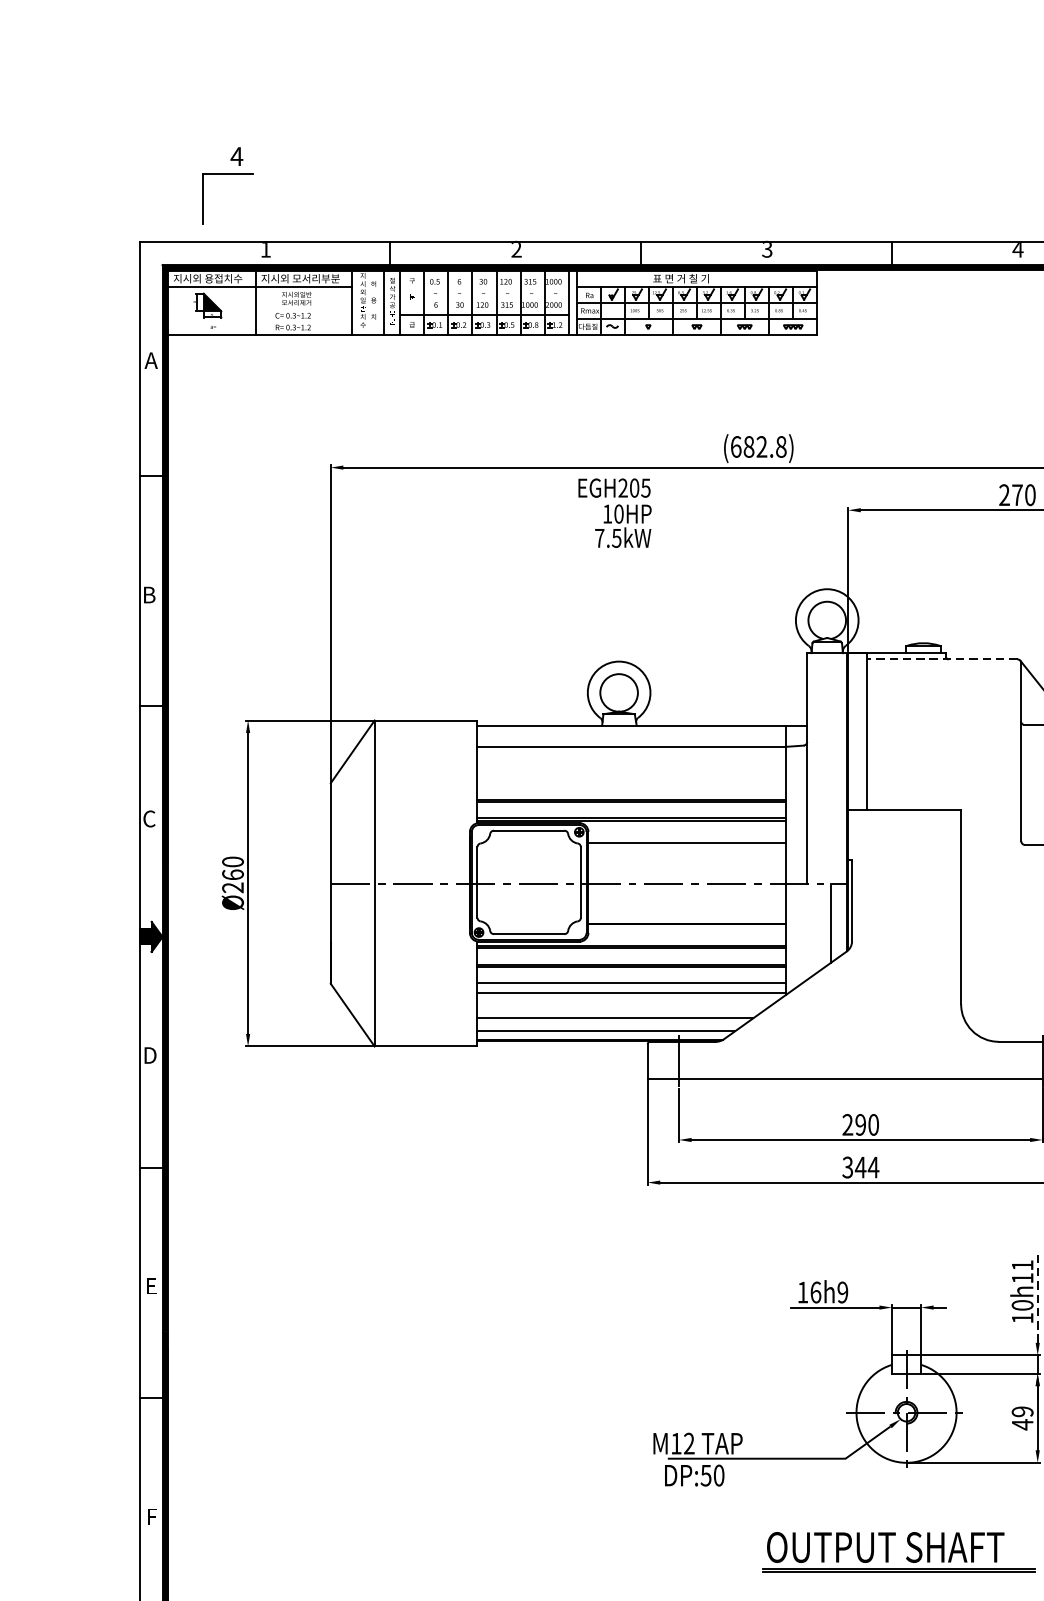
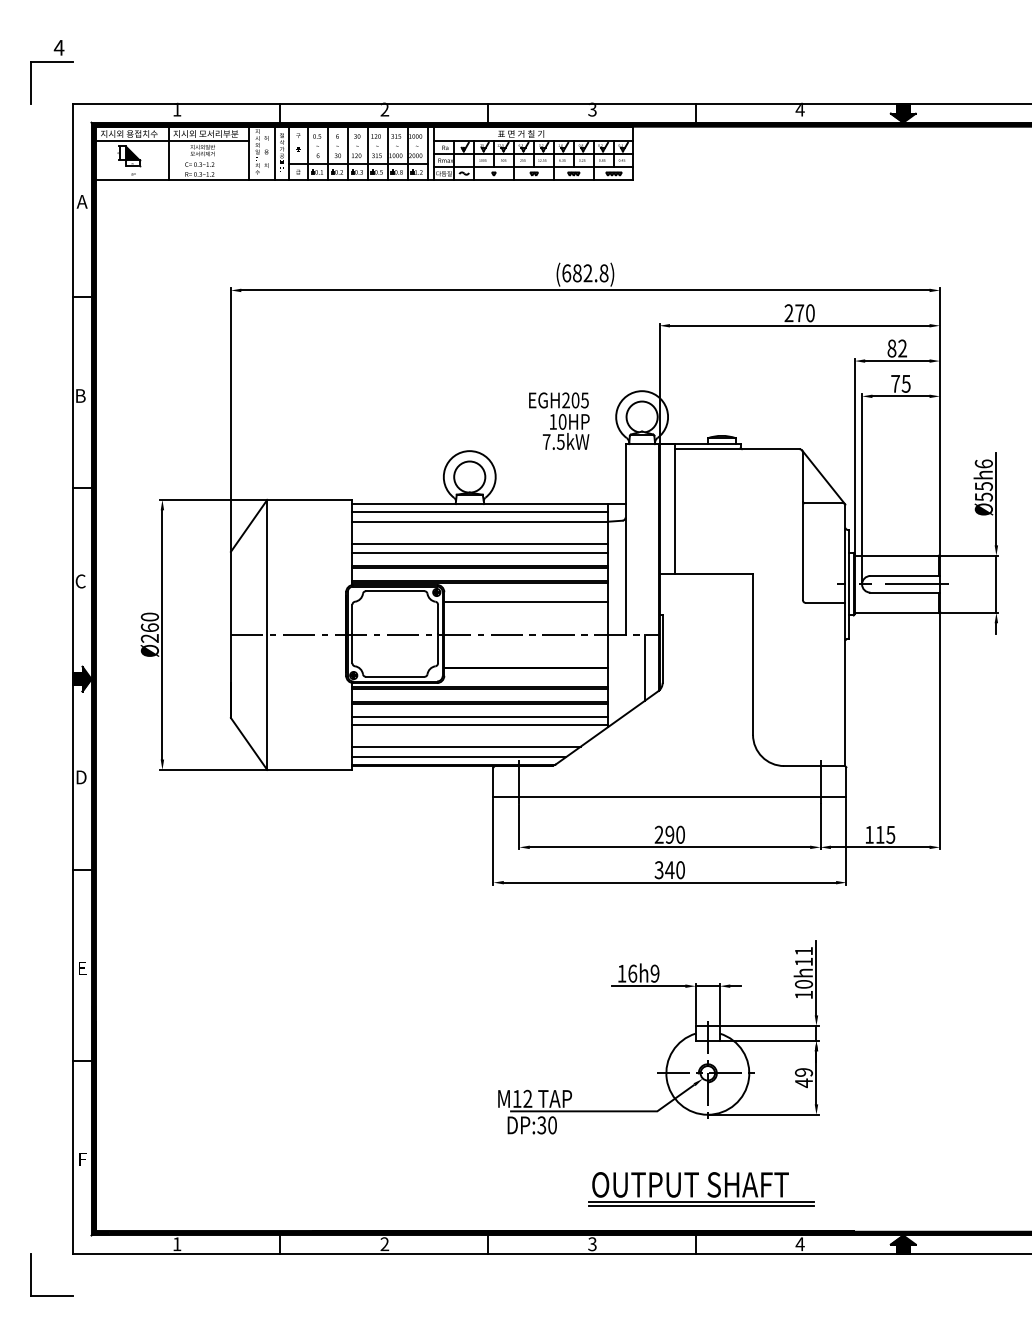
part: (227, 174) -> (51, 62), moved
text: (615, 512) -> (559, 420), moved
line: (941, 659) -> (736, 449), dashed -> solid
line: (630, 735) -> (479, 512), added
line: (630, 774) -> (479, 544), added
line: (630, 783) -> (479, 552), added
text: (873, 1167) -> (680, 870), 344 -> 340
line: (1037, 1297) -> (816, 977), dashed -> solid
text: (705, 1474) -> (541, 1124), DP:50 -> DP:30

